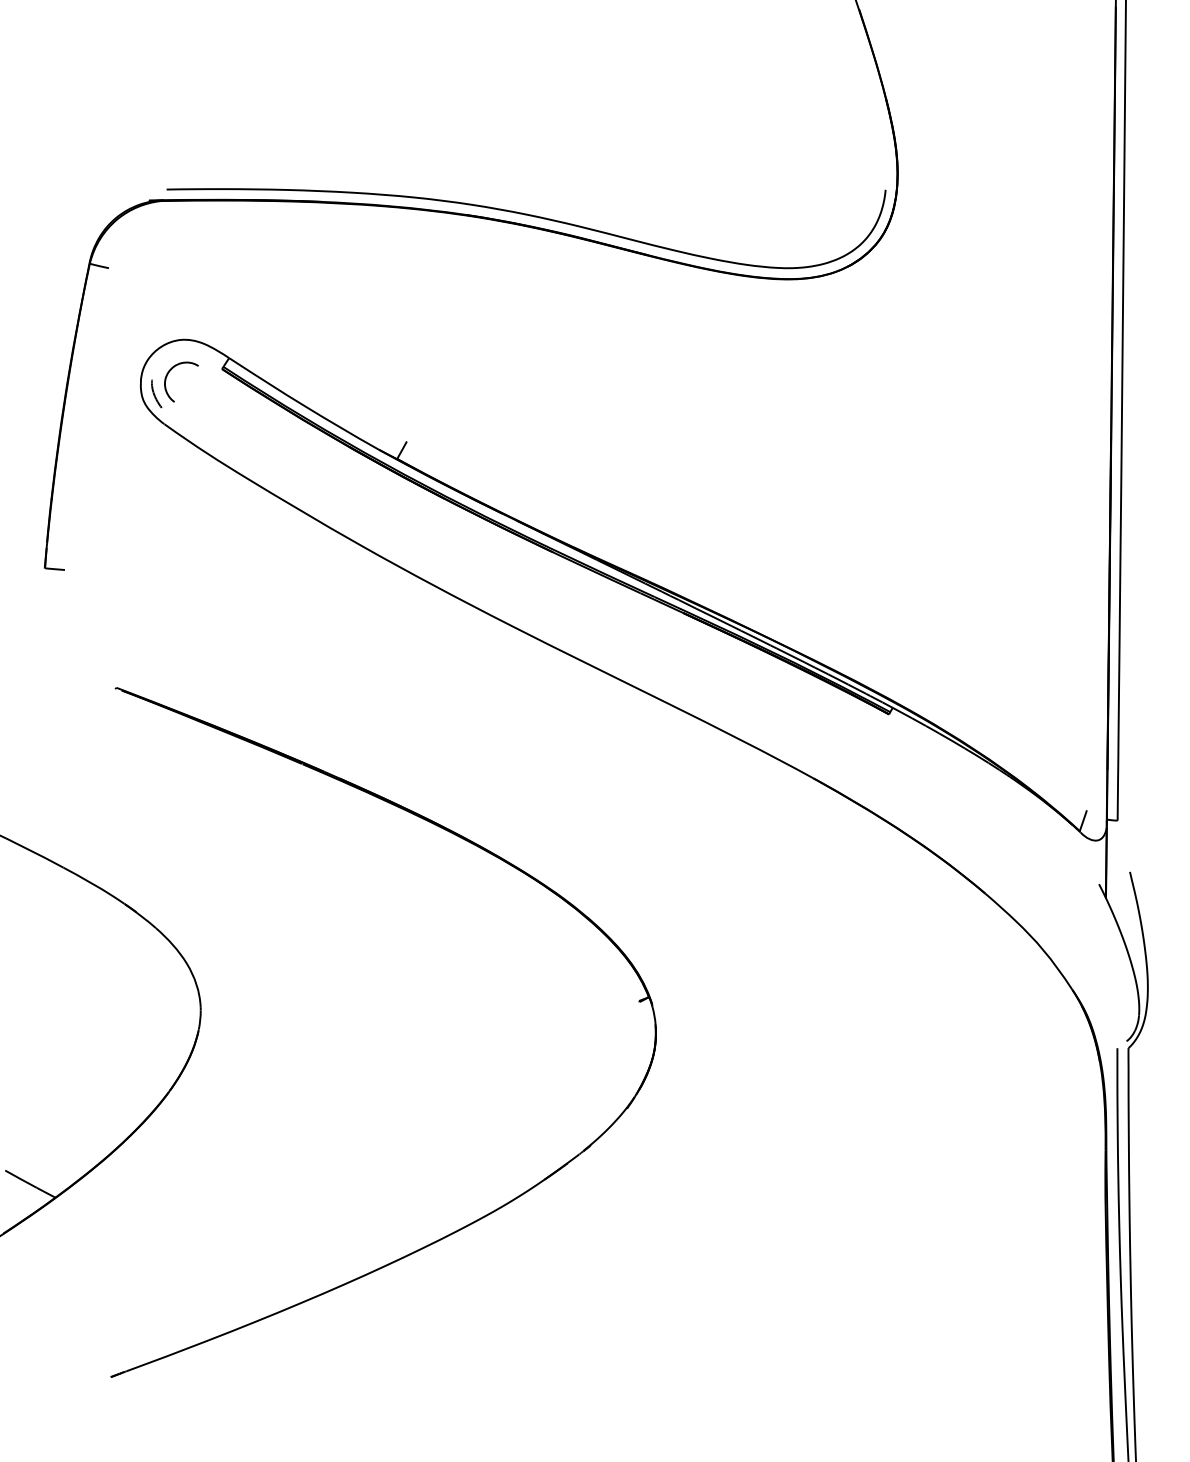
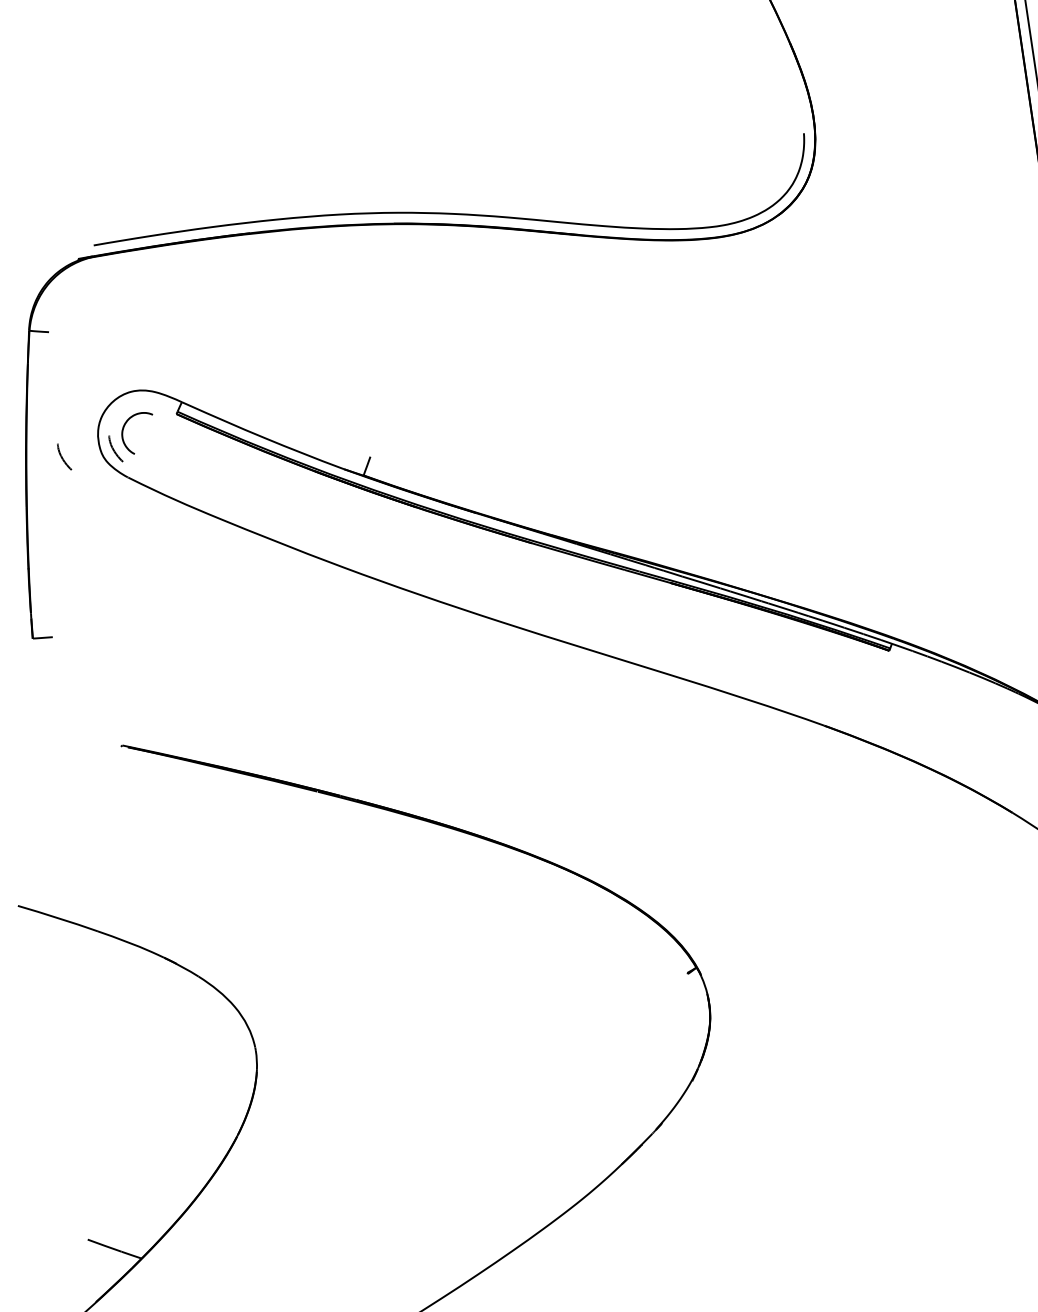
part: (104, 393) -> (64, 456), added

